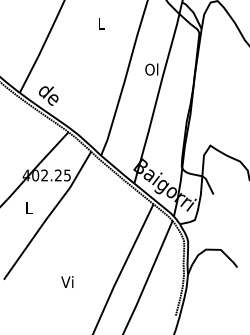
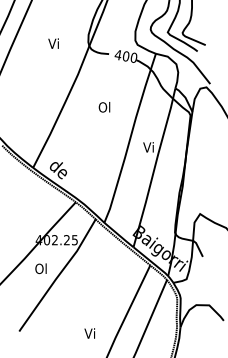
text: (101, 24) -> (104, 107), L -> Ol
text: (151, 69) -> (148, 147), Ol -> Vi
text: (28, 207) -> (40, 268), L -> Ol
text: (66, 282) -> (89, 333), moved

